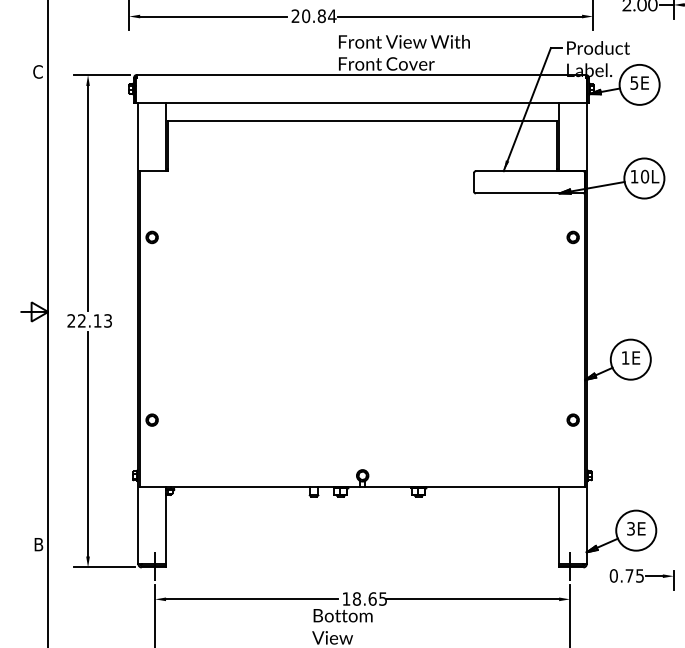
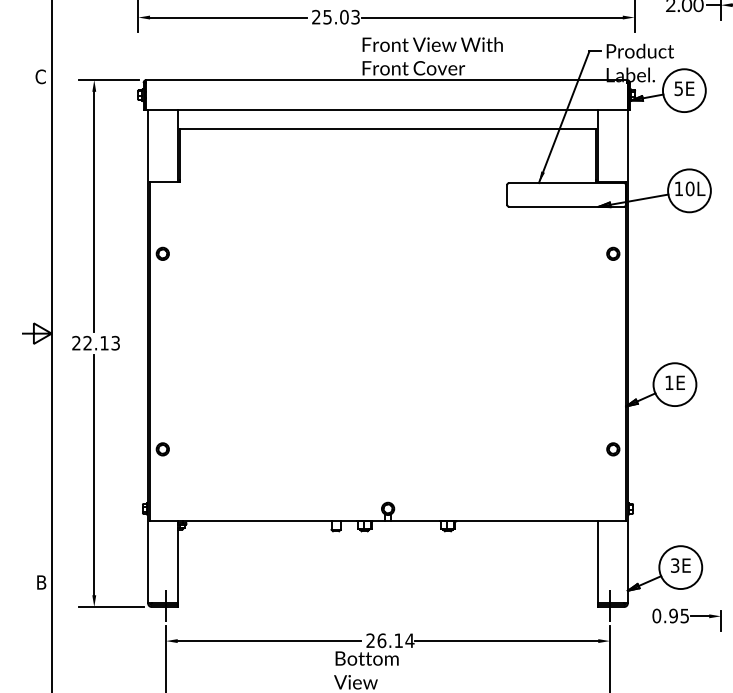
text: (319, 15) -> (341, 16), 20.84 -> 25.03
text: (629, 575) -> (673, 615), 0.75 -> 0.95
text: (364, 598) -> (390, 640), 18.65 -> 26.14

